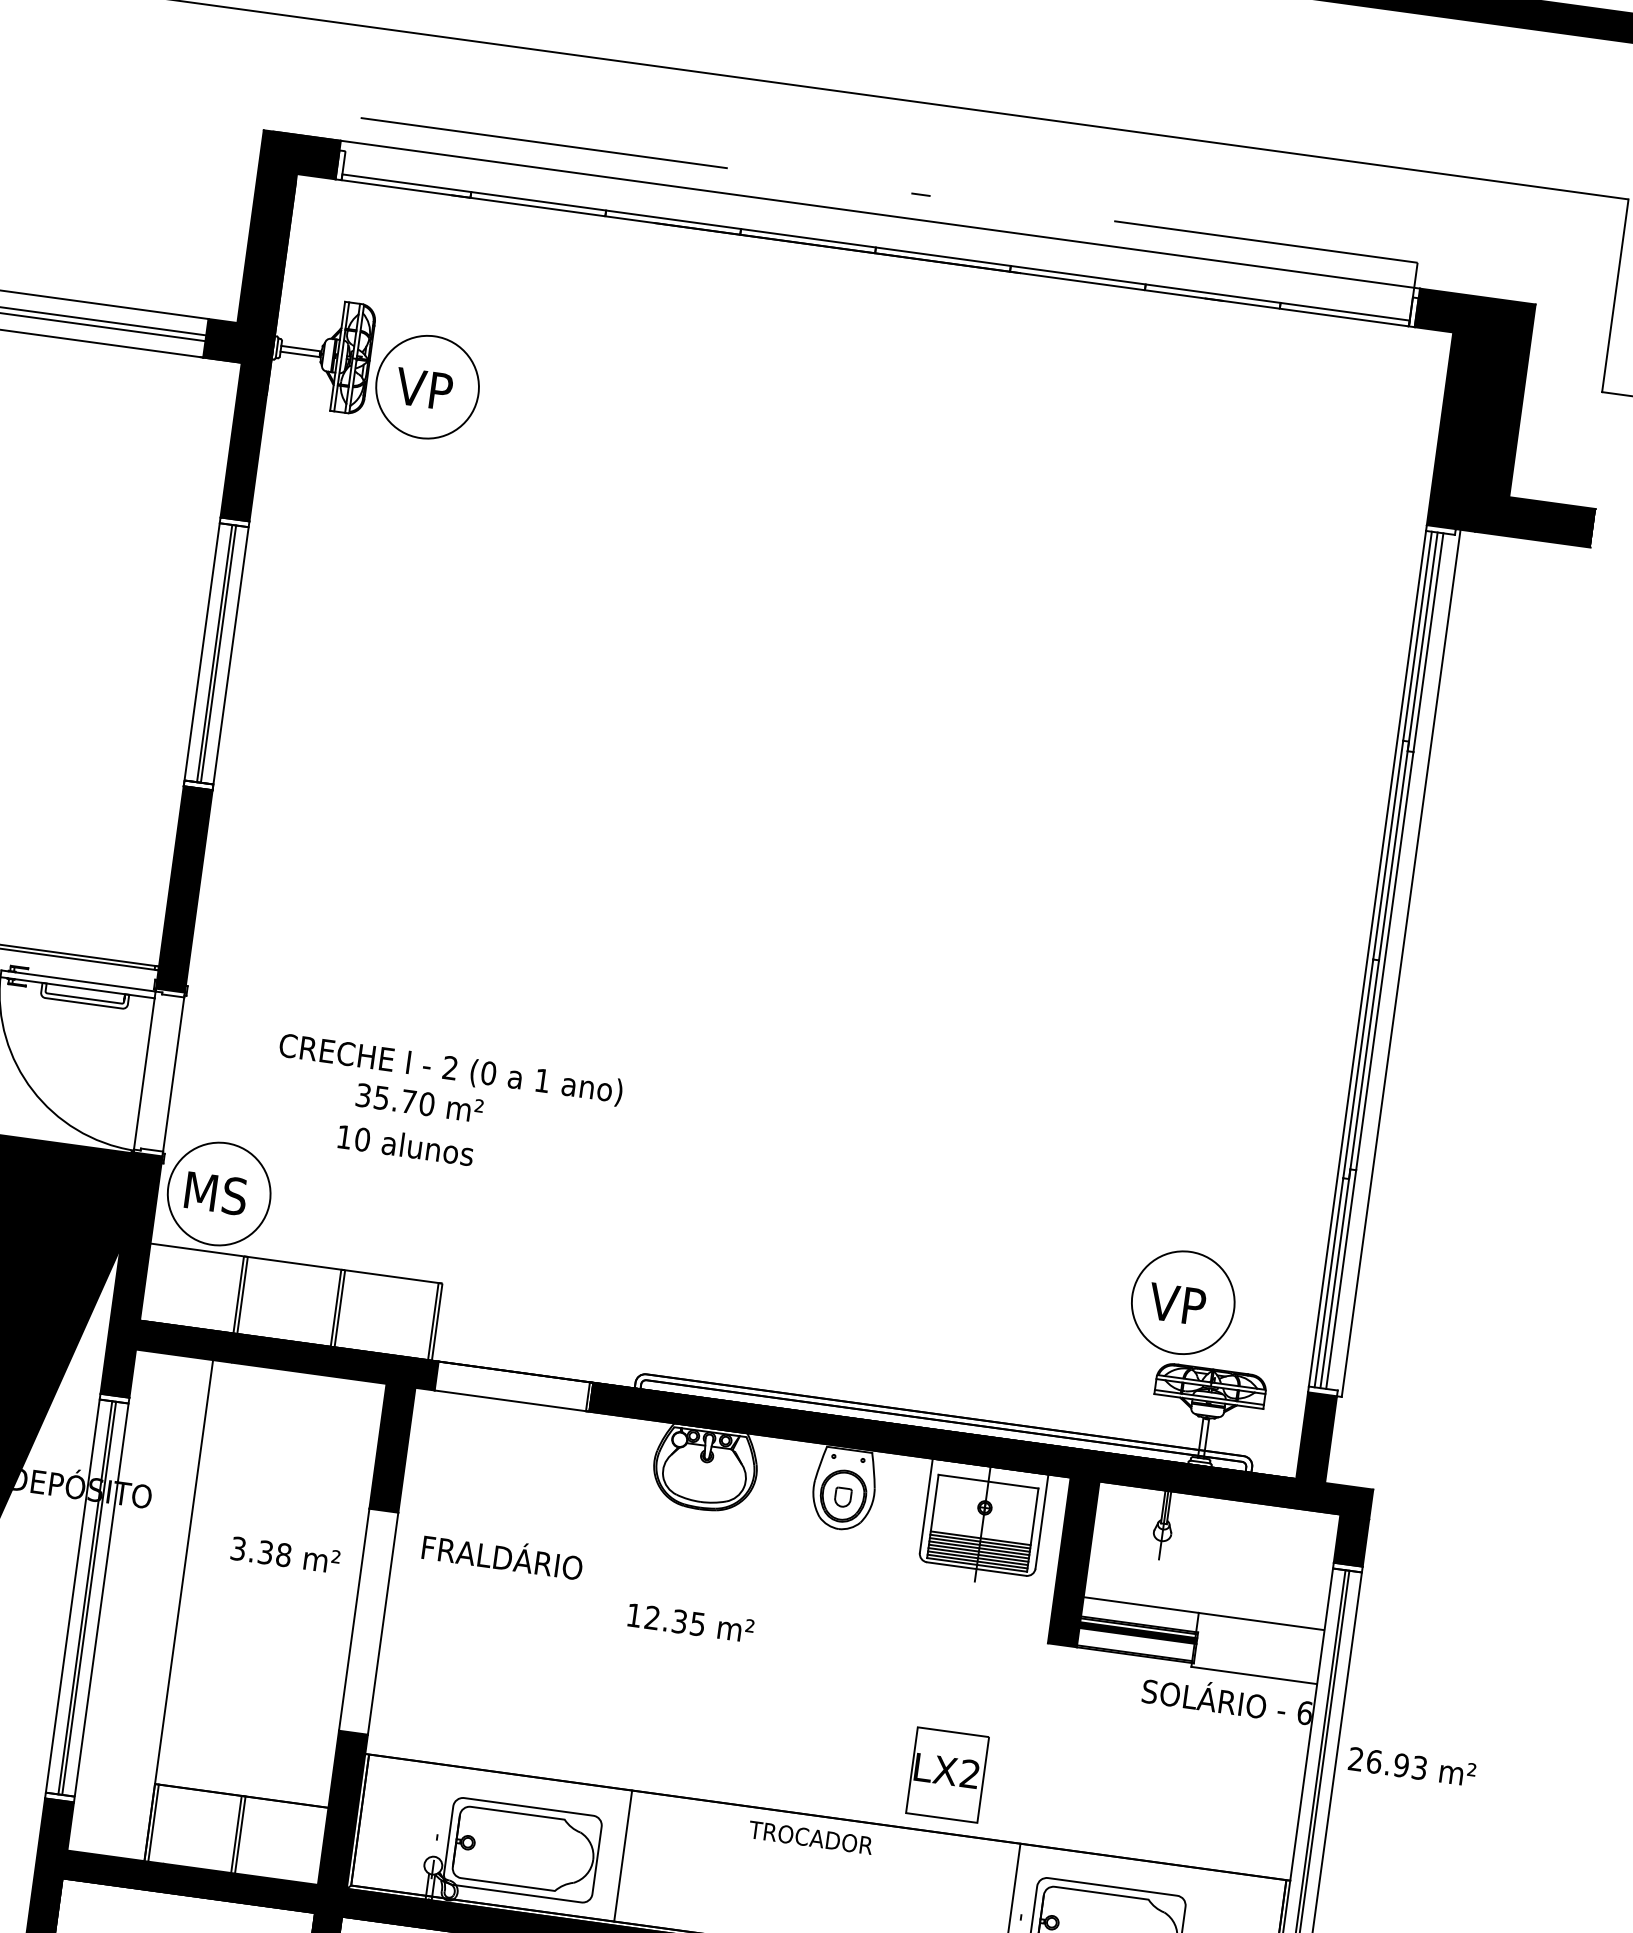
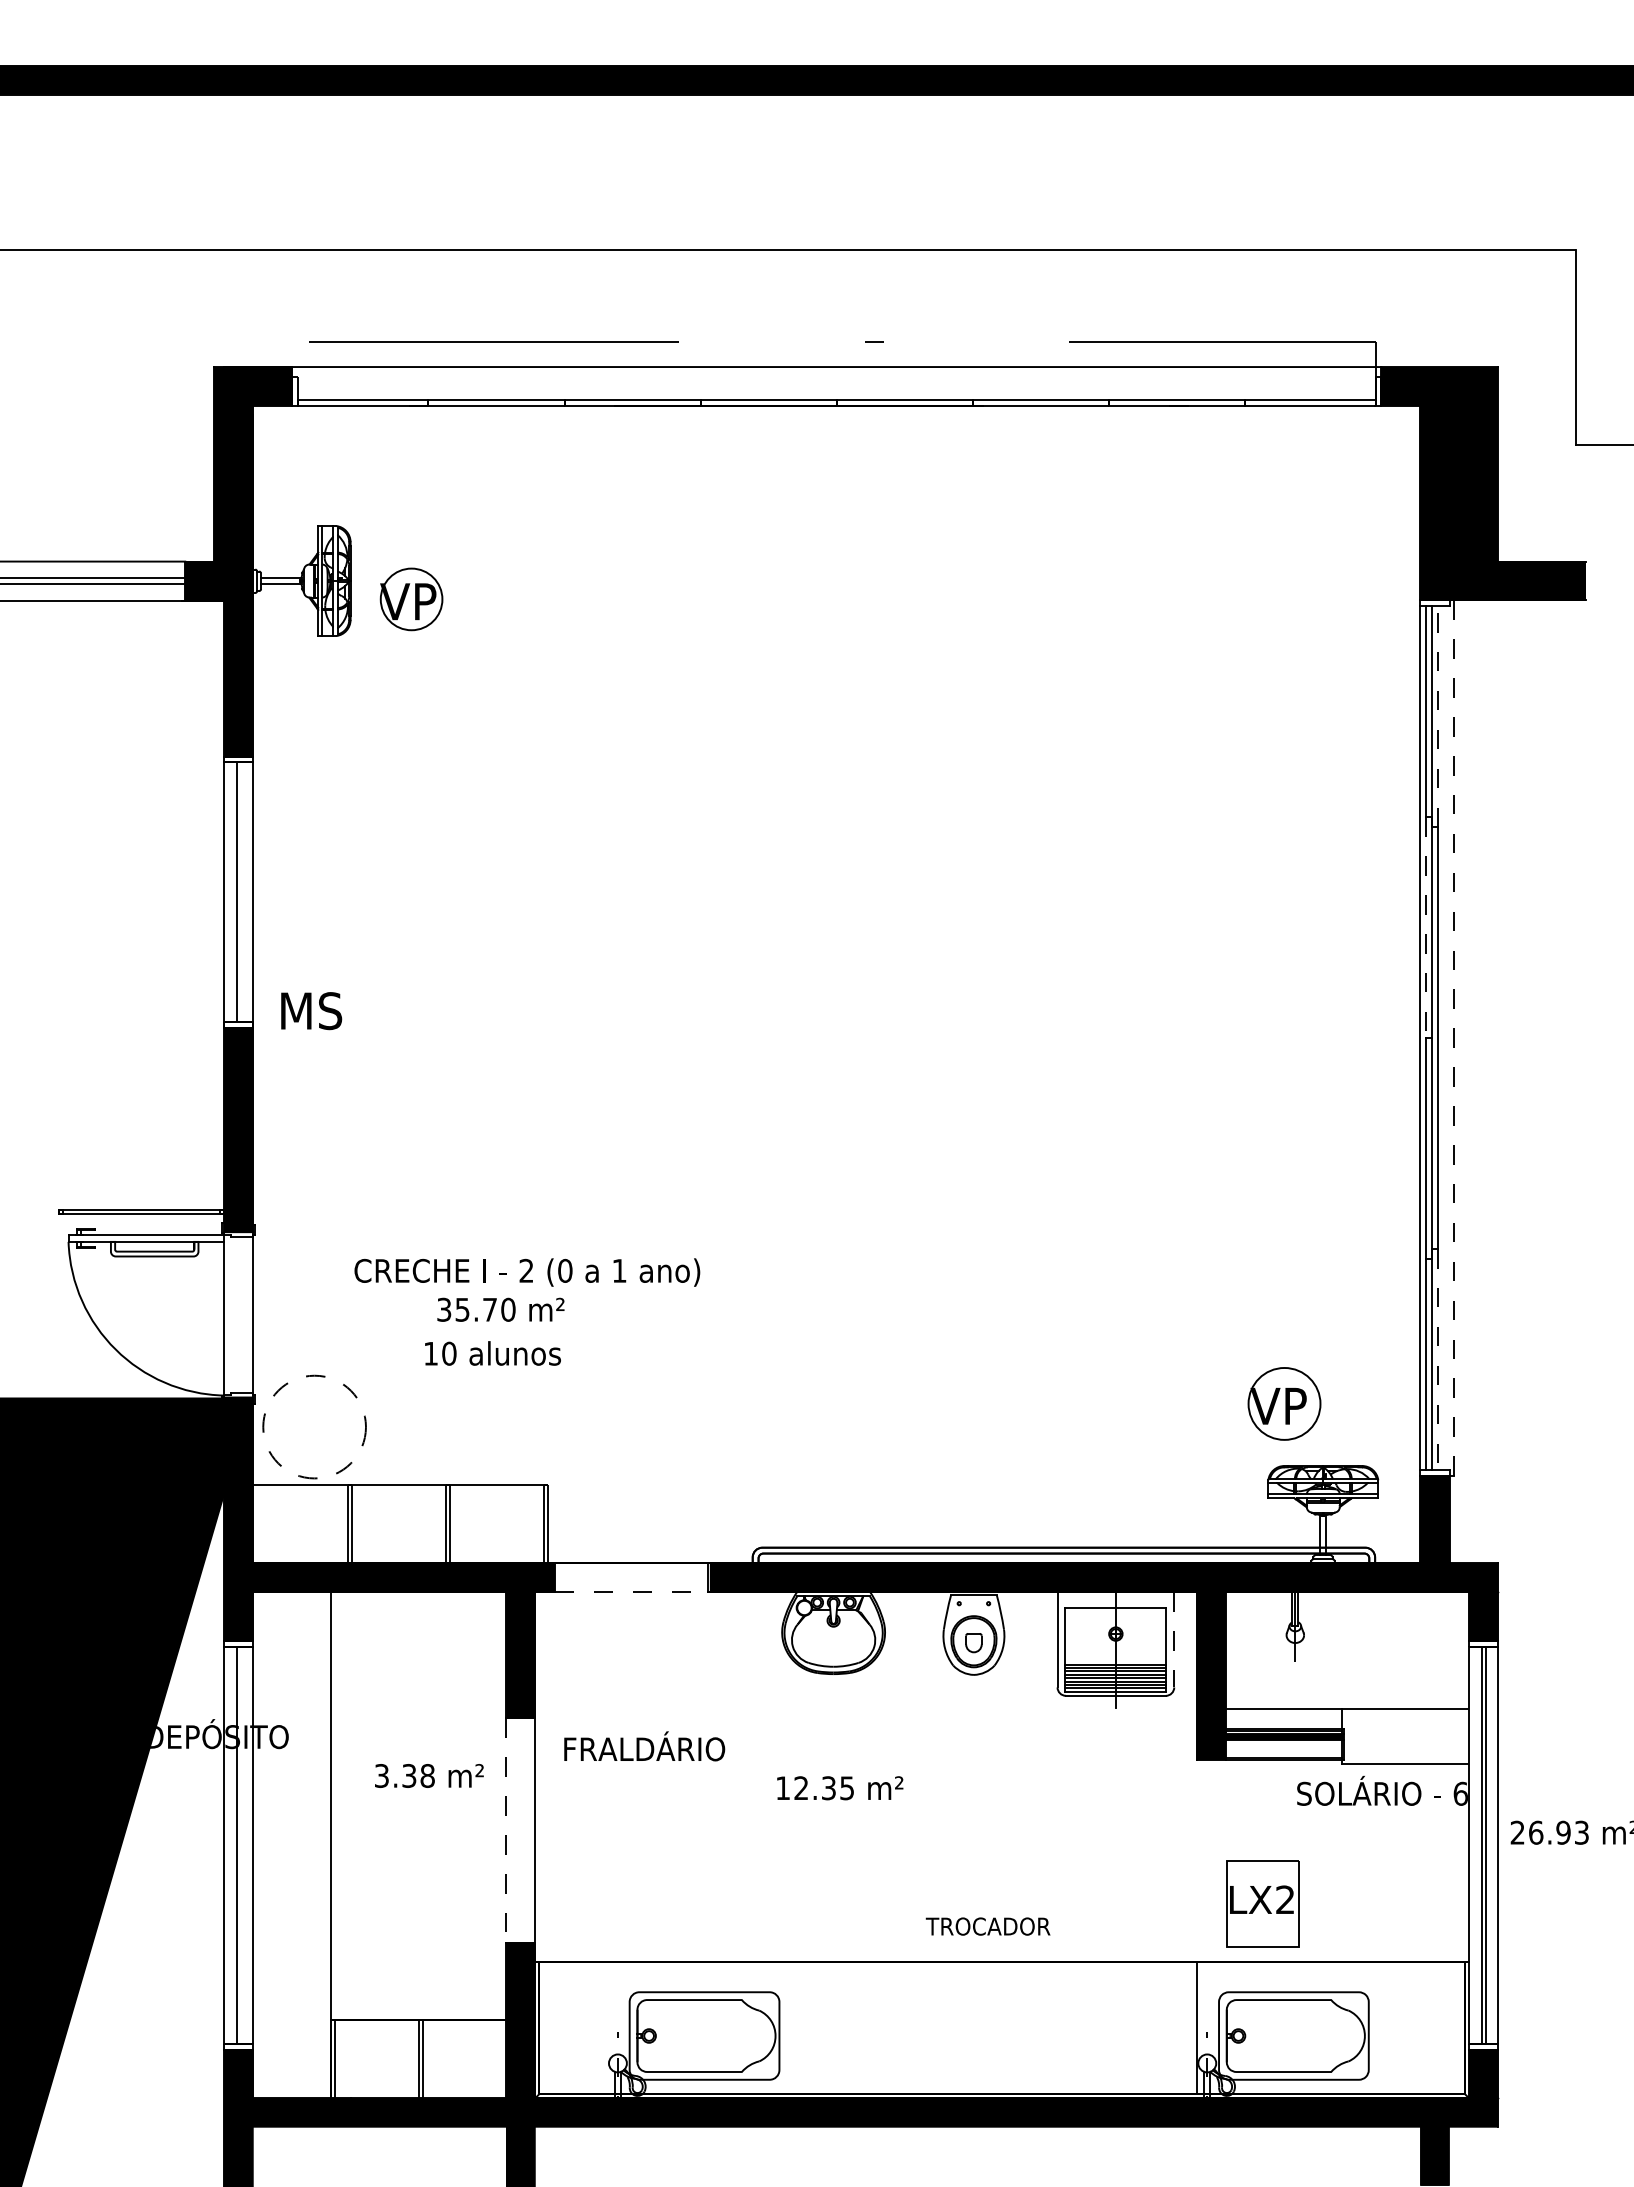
circle: (427, 387) -> (411, 599), size x0.6
line: (1428, 642) -> (1437, 716), solid -> dashed
line: (218, 654) -> (240, 892), removed
line: (1388, 850) -> (1426, 928), solid -> dashed
line: (1401, 963) -> (1454, 1038), solid -> dashed
circle: (219, 1193) -> (314, 1426), solid -> dashed
text: (216, 1194) -> (311, 1011), moved
line: (1340, 1280) -> (1437, 1360), solid -> dashed
circle: (1183, 1302) -> (1284, 1403), size x0.7
line: (511, 1401) -> (632, 1592), solid -> dashed
line: (1042, 1522) -> (1174, 1640), solid -> dashed
line: (89, 1597) -> (240, 1844), removed
line: (354, 1620) -> (506, 1831), solid -> dashed
part: (947, 1774) -> (1262, 1903), moved
text: (810, 1837) -> (987, 1926), moved
line: (623, 1855) -> (804, 2027), removed

